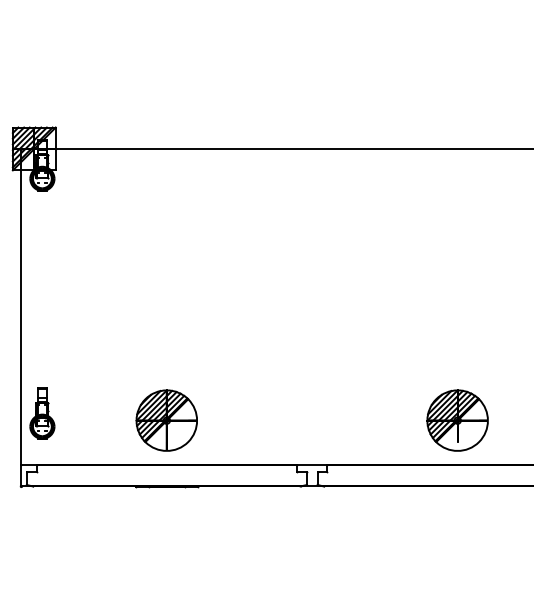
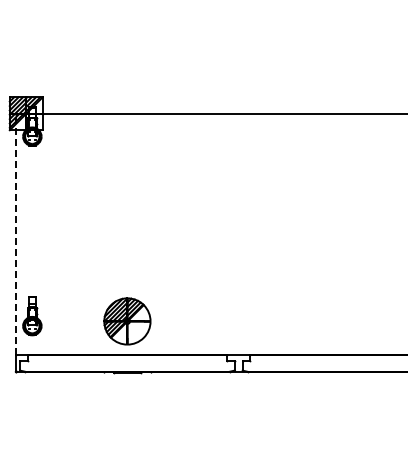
line: (21, 306) -> (16, 234), solid -> dashed
part: (457, 420) -> (349, 321), removed

